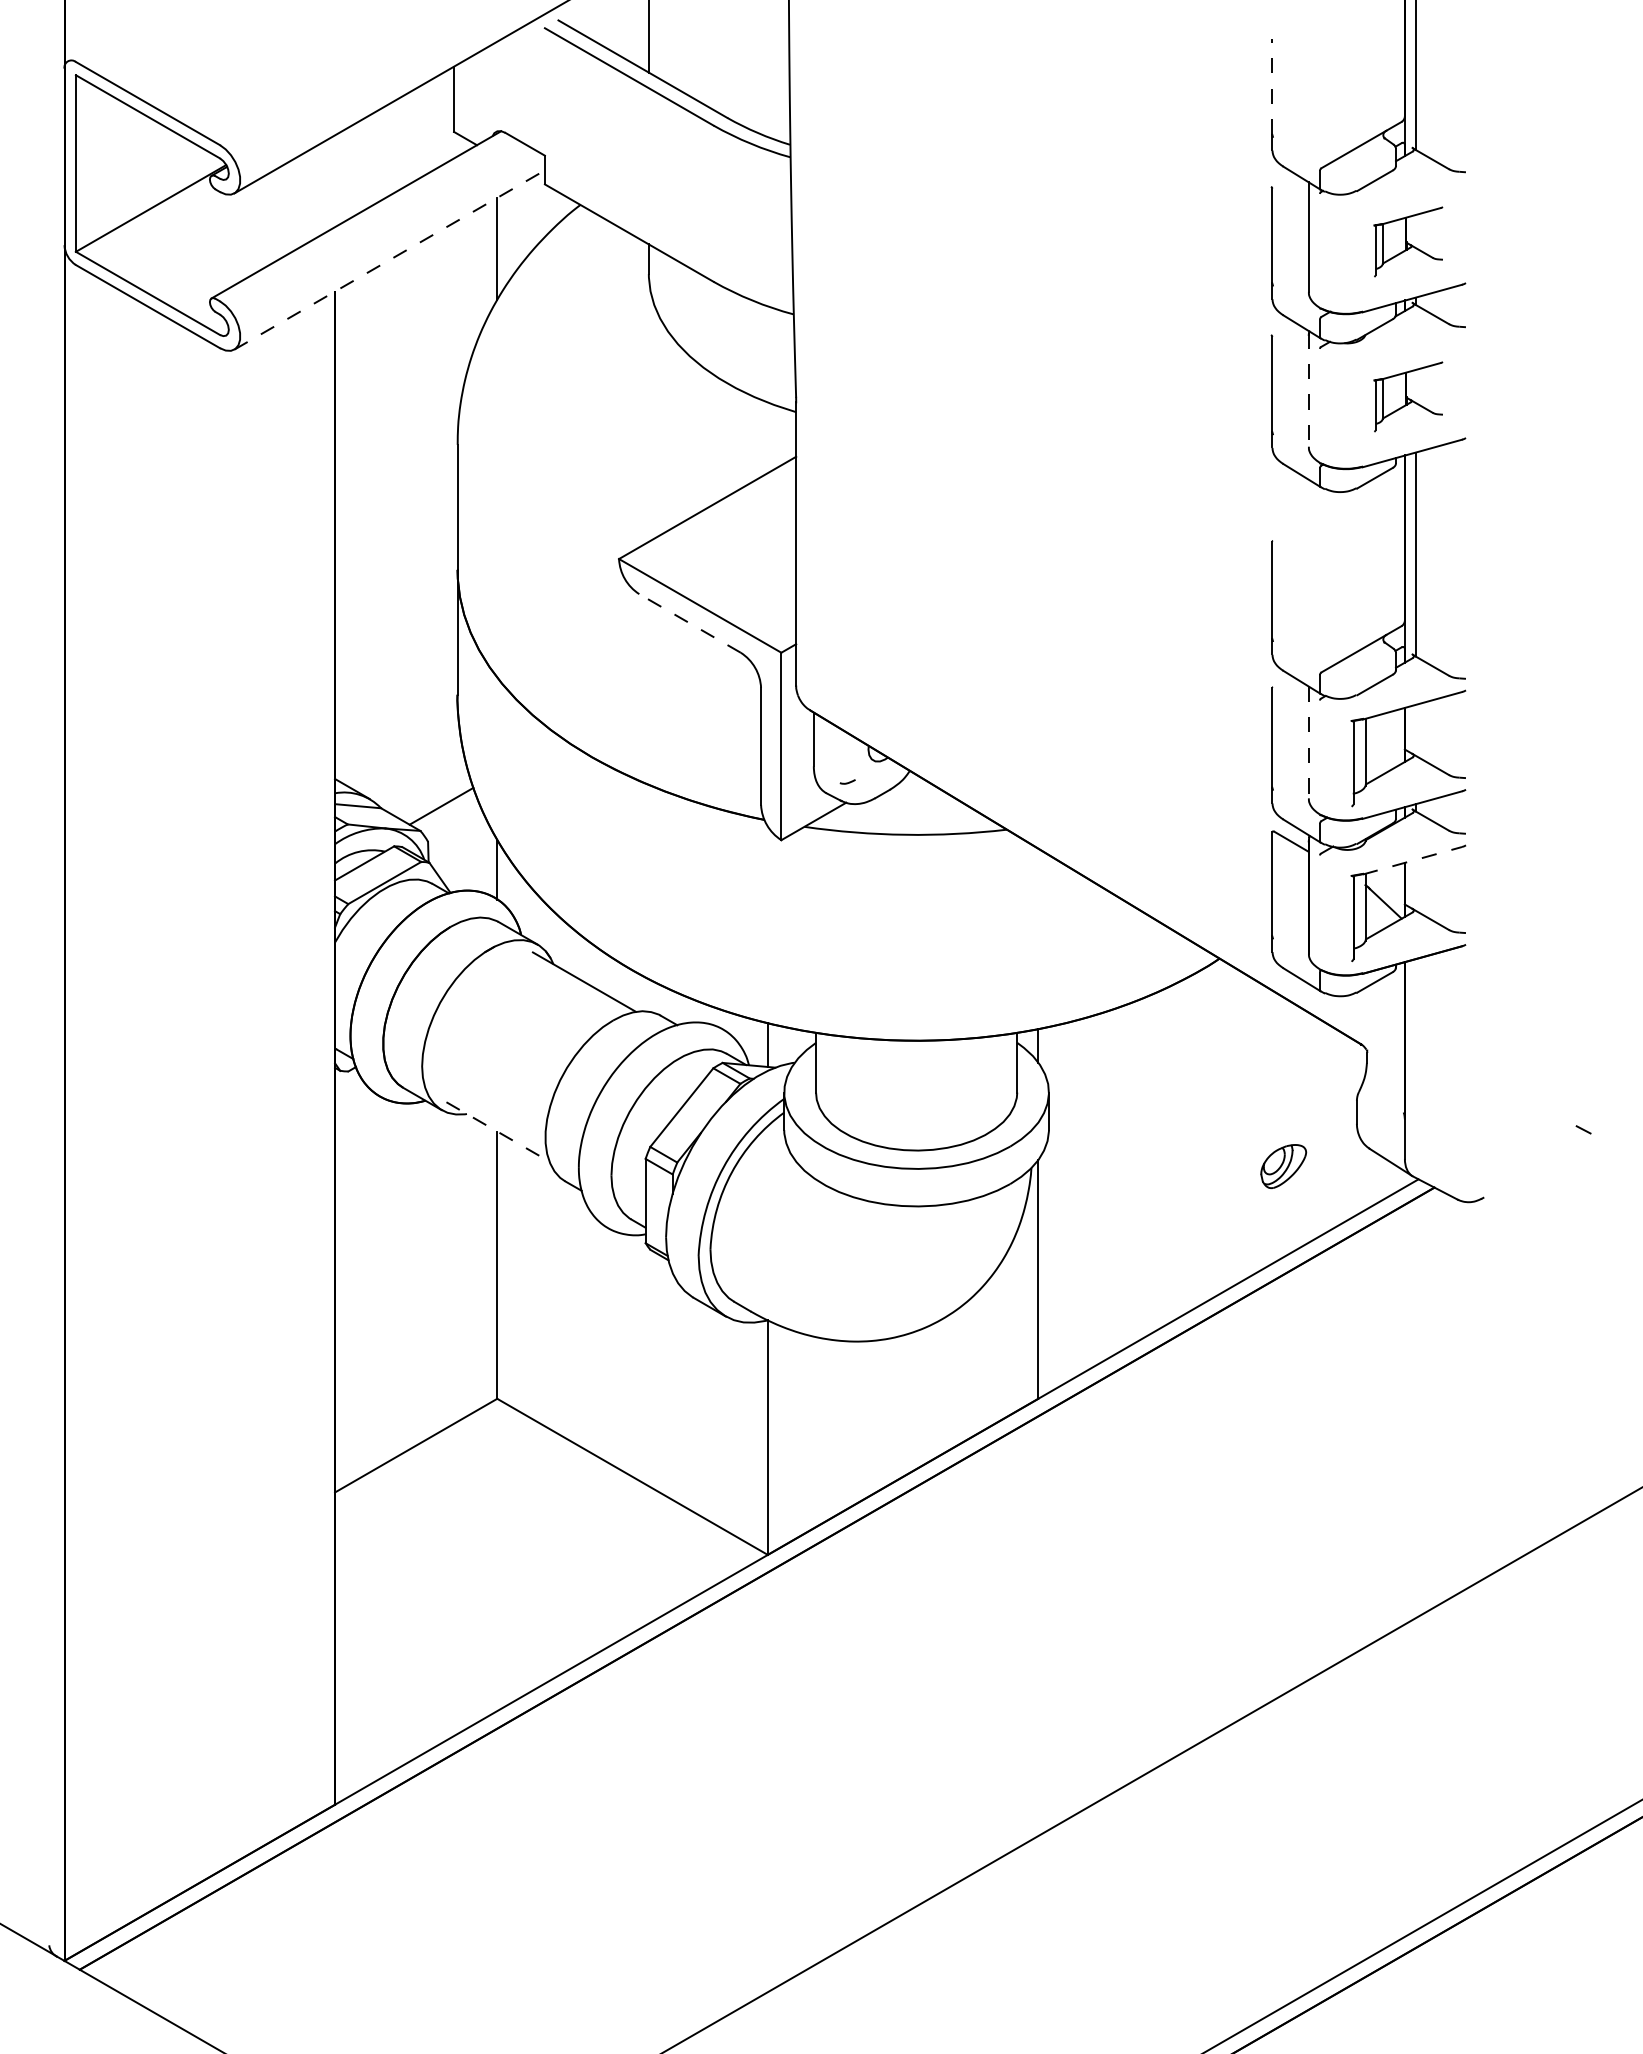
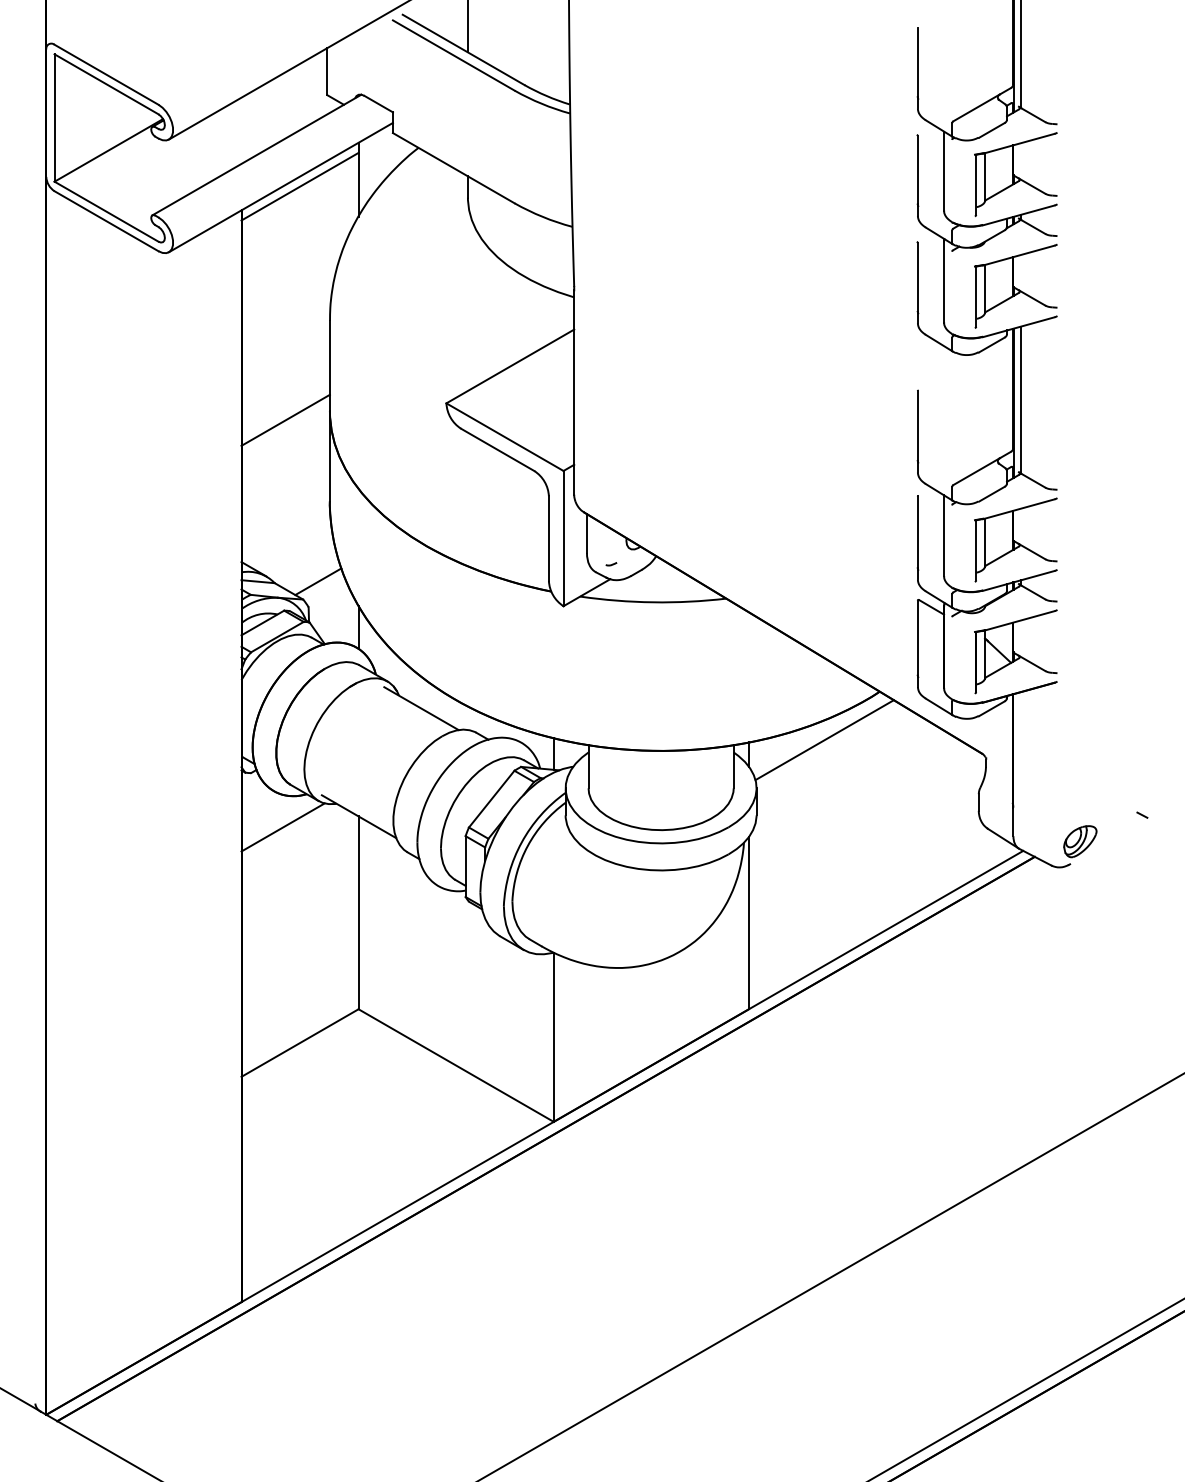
line: (1272, 87) -> (917, 63), dashed -> solid
part: (1408, 241) -> (1016, 174), size x1.67
line: (416, 258) -> (300, 186), added
line: (390, 259) -> (281, 187), dashed -> solid
line: (1308, 390) -> (943, 281), dashed -> solid
part: (1408, 396) -> (1016, 286), size x1.67
line: (396, 582) -> (285, 420), added
line: (690, 623) -> (497, 449), dashed -> solid
line: (1308, 743) -> (943, 536), dashed -> solid
line: (1412, 860) -> (1018, 620), dashed -> solid
line: (1143, 1025) -> (824, 739), added
line: (498, 1132) -> (359, 817), dashed -> solid
line: (392, 1146) -> (282, 827), added
part: (1283, 1166) -> (1080, 841), moved

